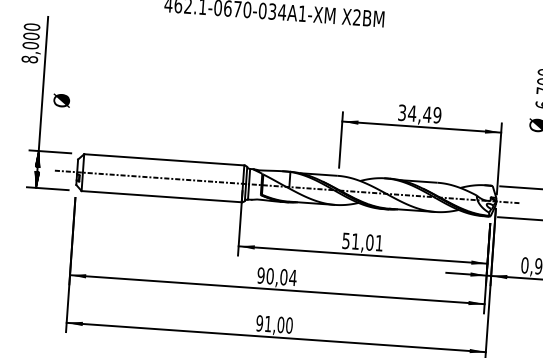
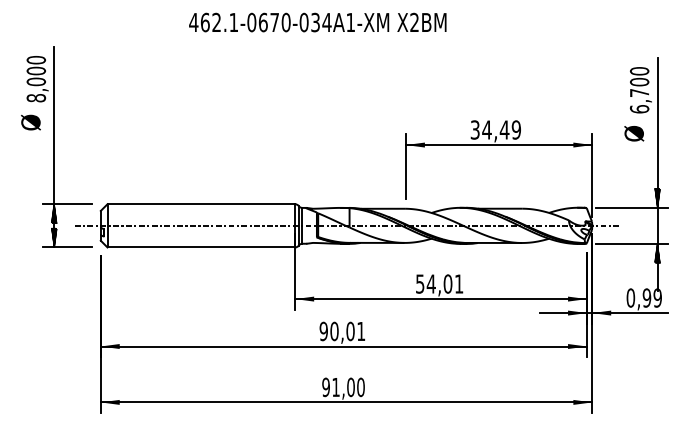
text: (61, 100) -> (30, 122), moved
text: (354, 241) -> (430, 283), 51,01 -> 54,01
text: (292, 277) -> (360, 331), 90,04 -> 90,01

